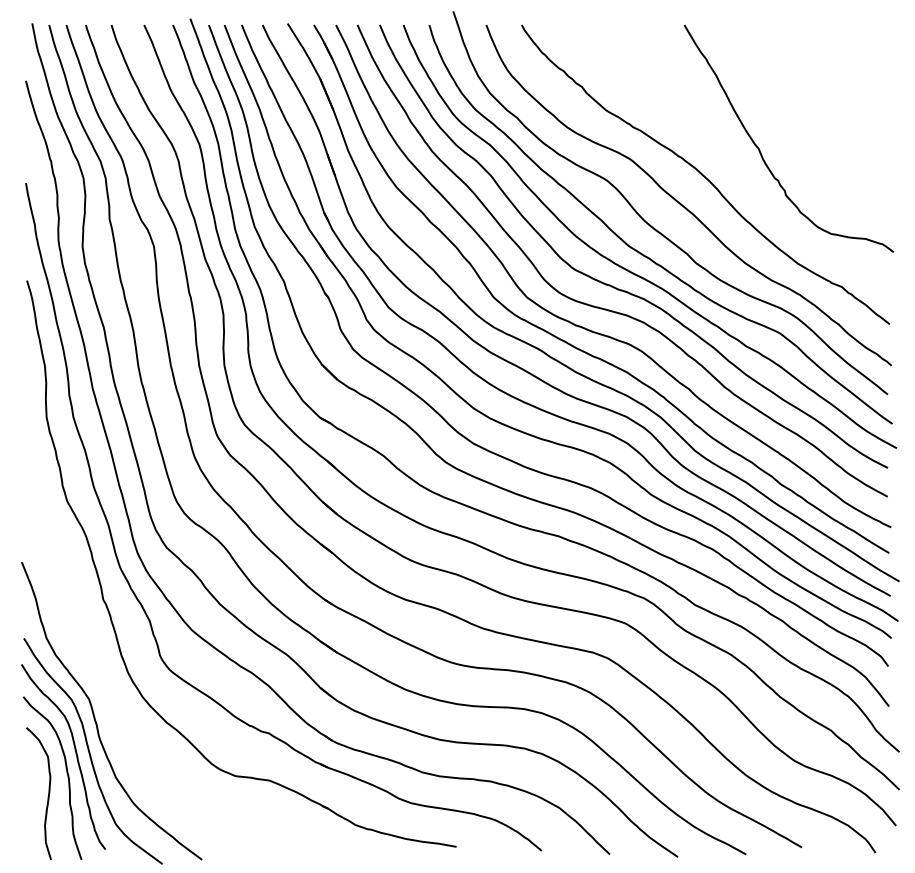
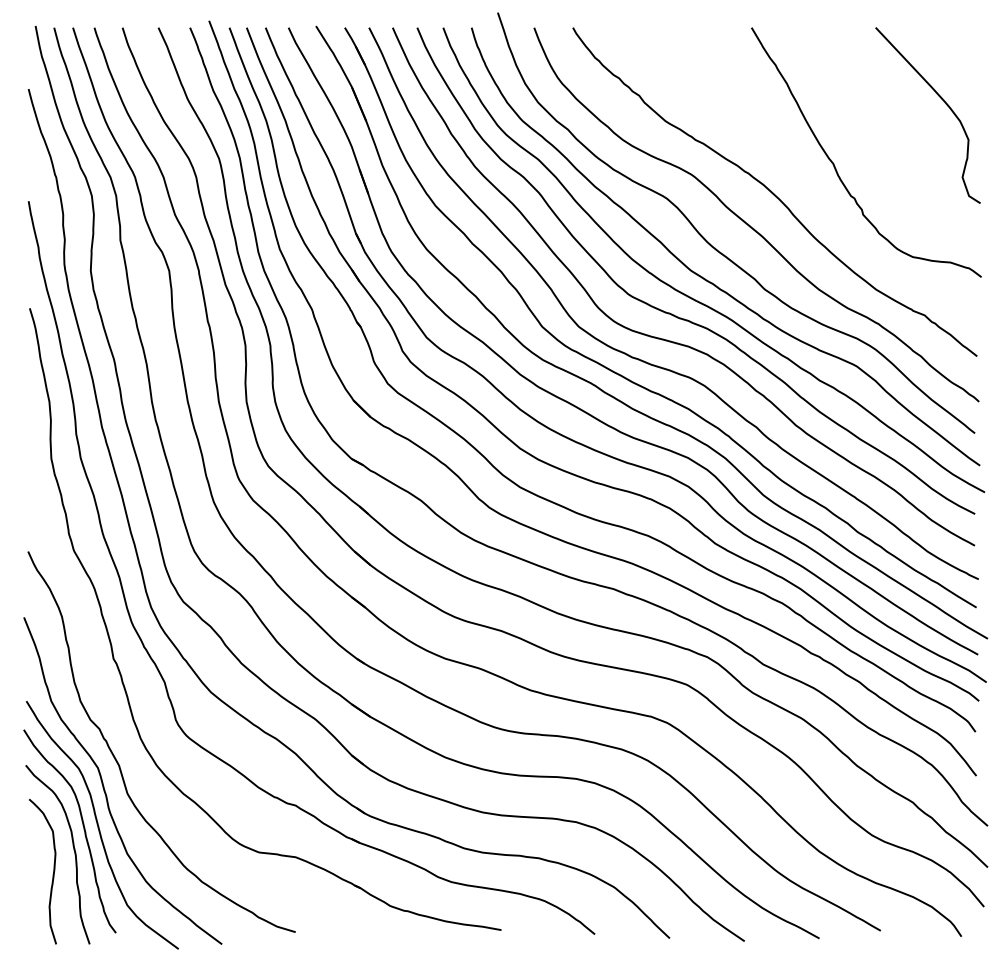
curve: (860, 94) -> (945, 104), added
curve: (107, 694) -> (118, 762), added

